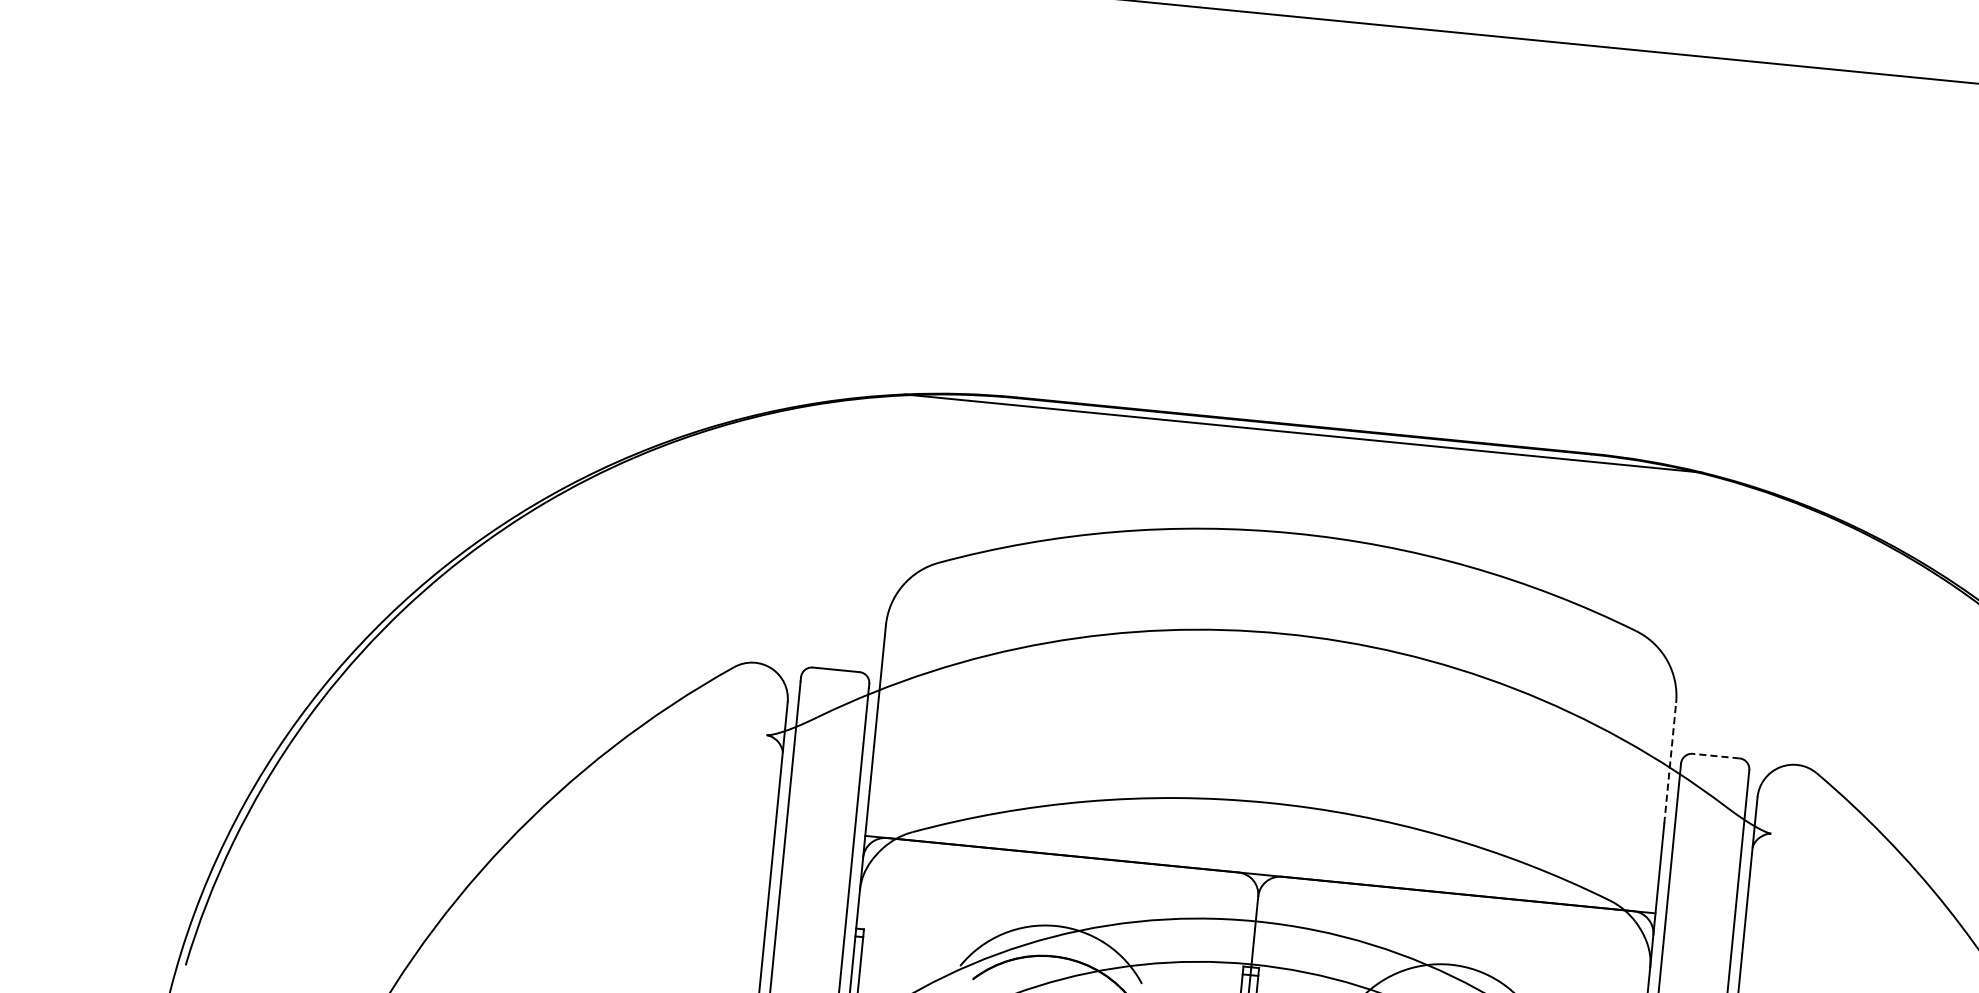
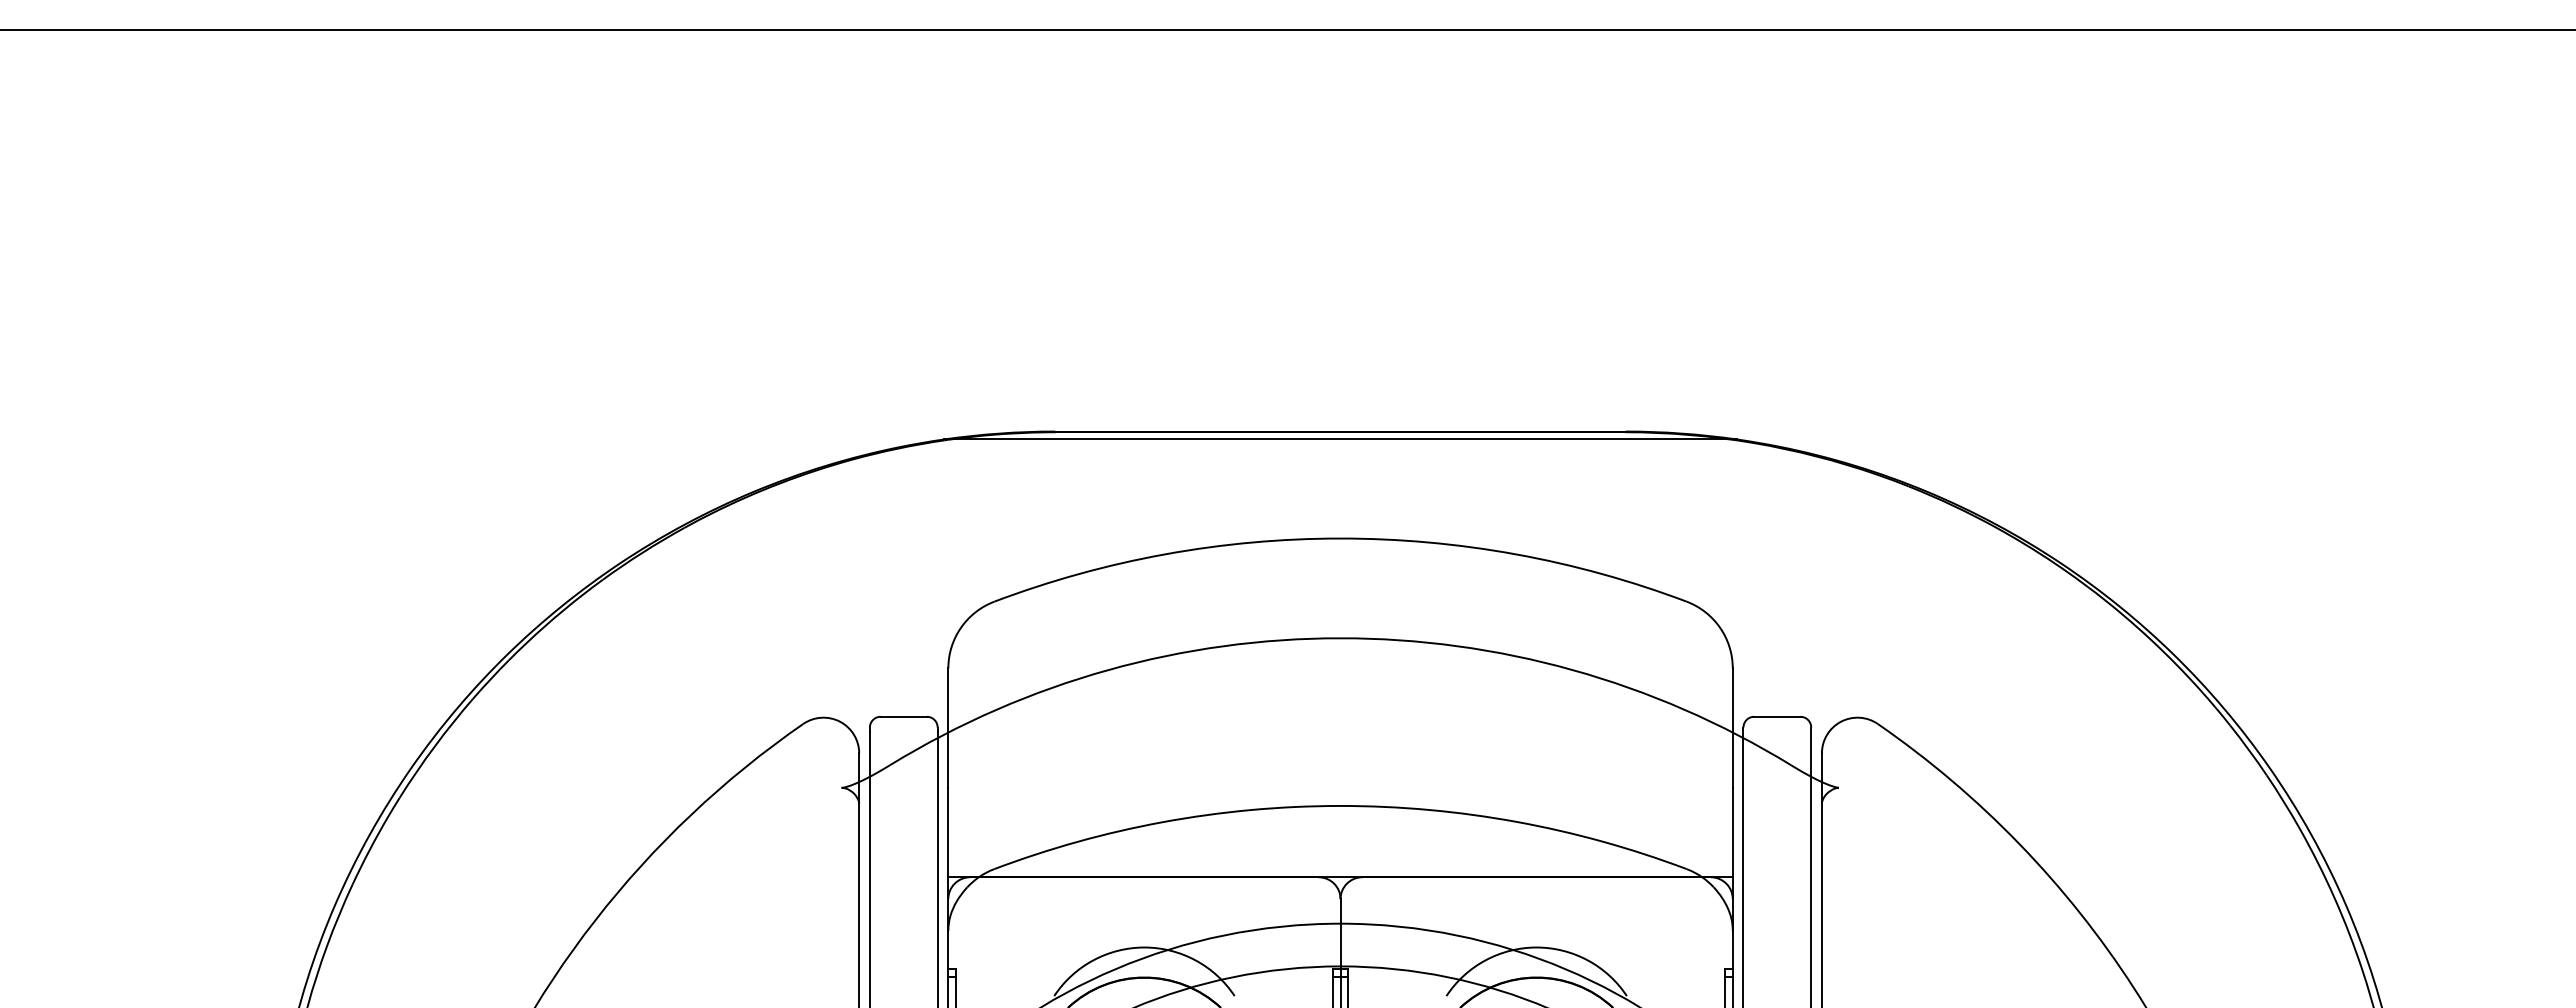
line: (1715, 755) -> (1776, 716), dashed -> solid
line: (1670, 762) -> (1732, 727), dashed -> solid

